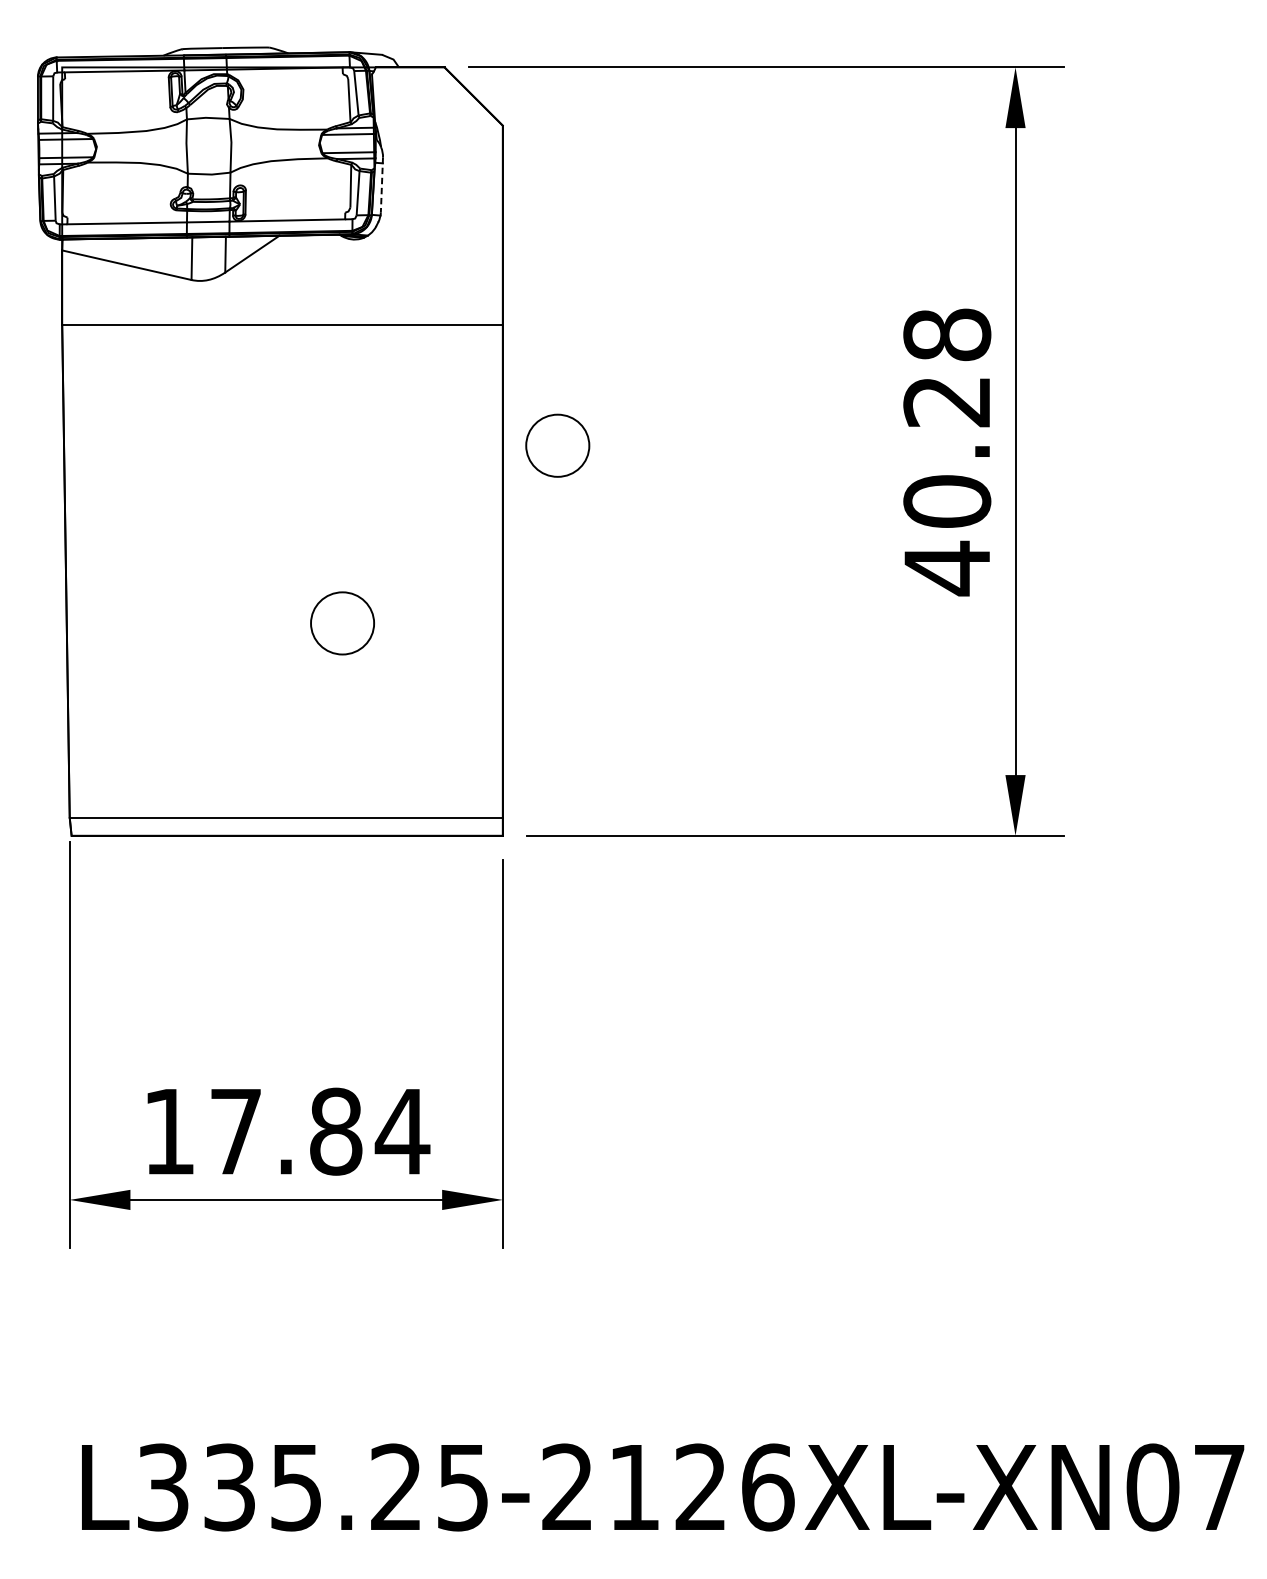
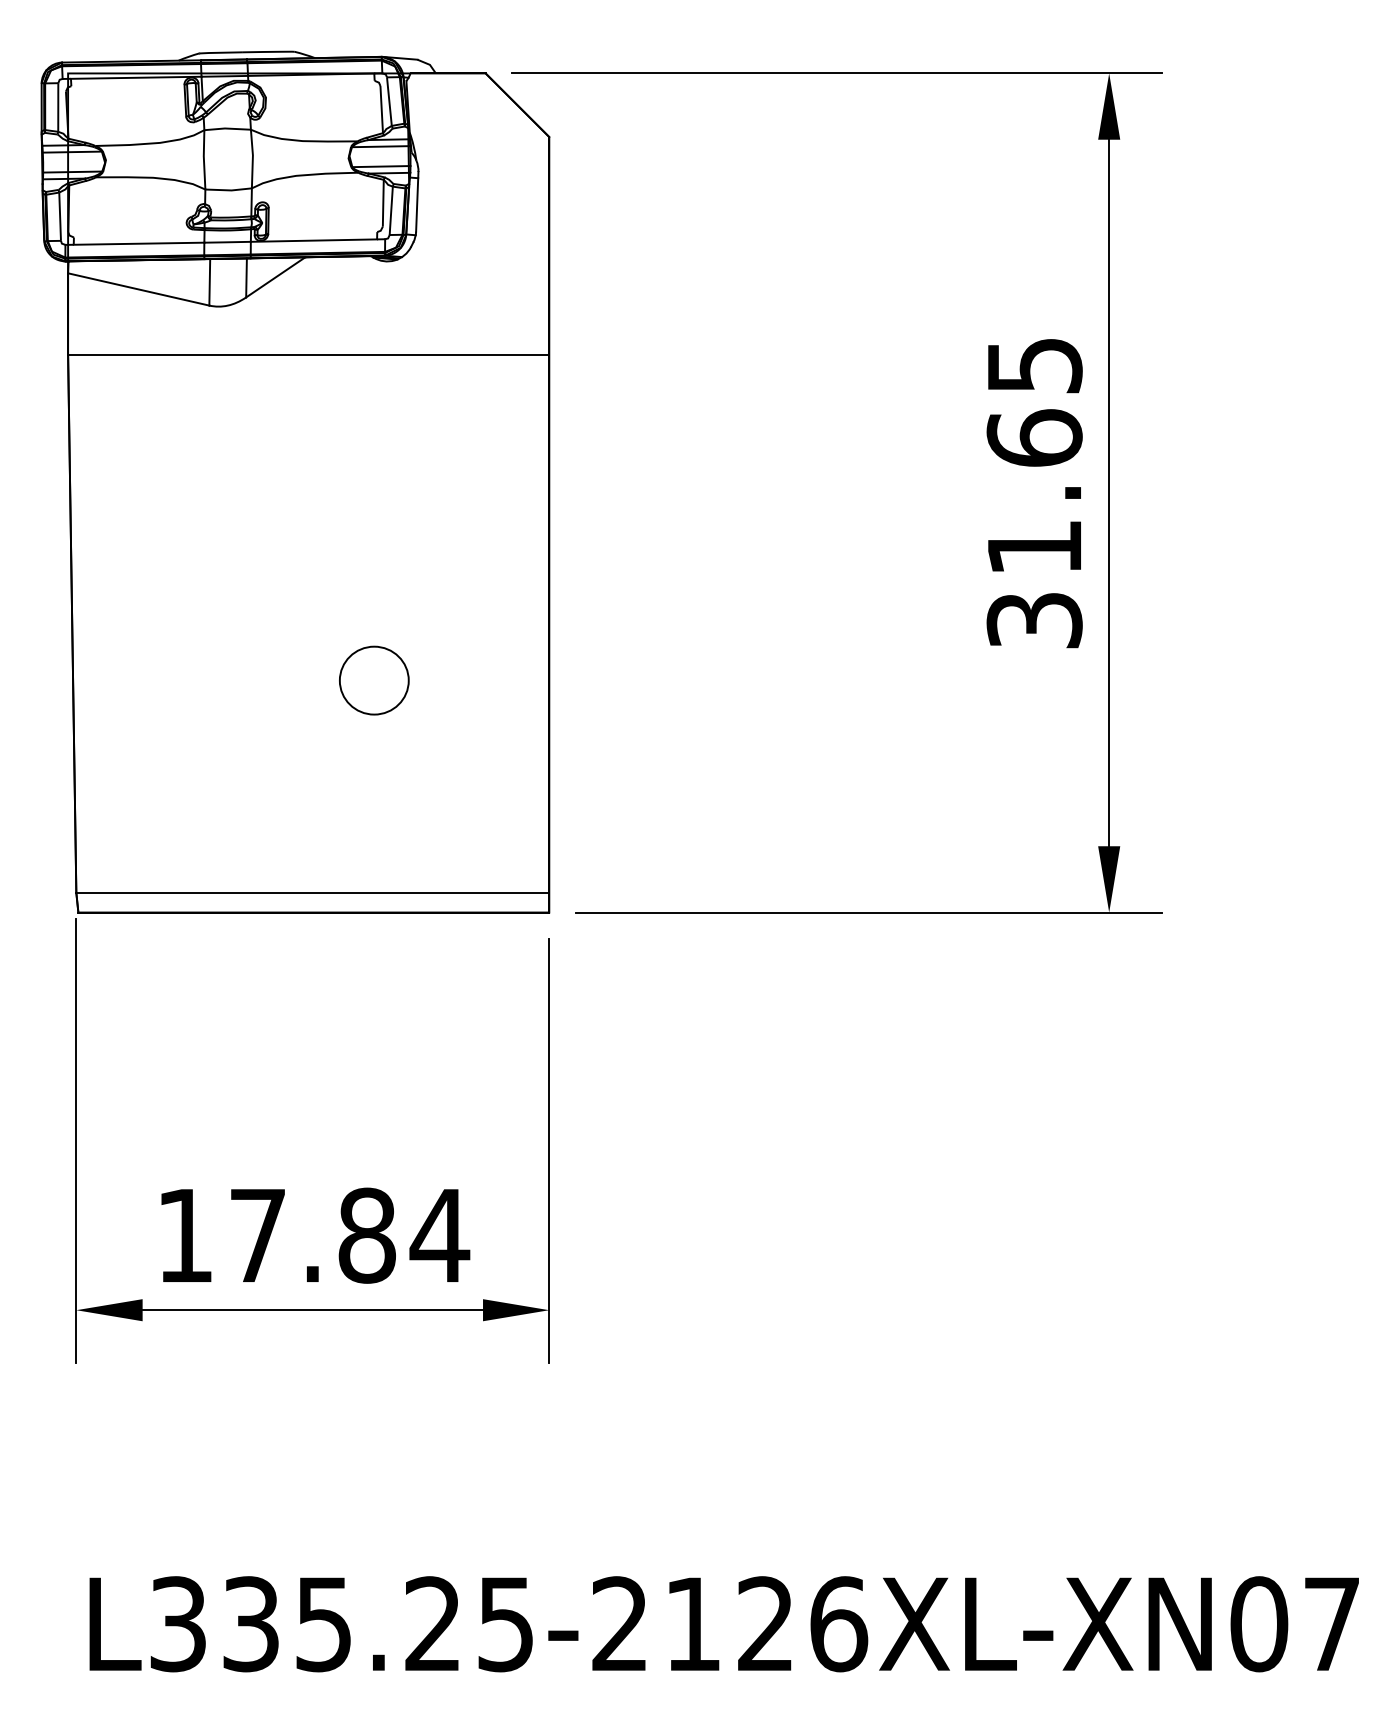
line: (382, 184) -> (417, 201), dashed -> solid
part: (557, 445) -> (609, 486), removed
text: (947, 452) -> (1034, 494), 40.28 -> 31.65

